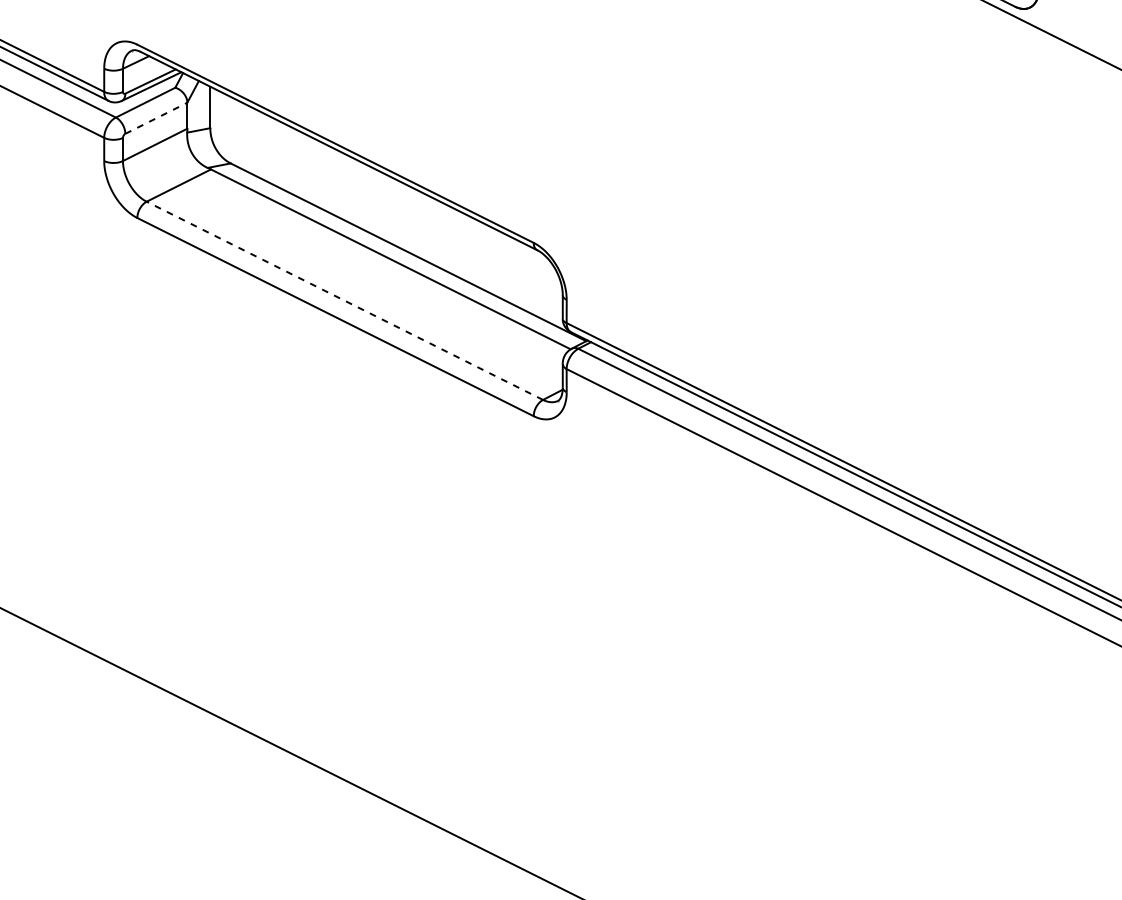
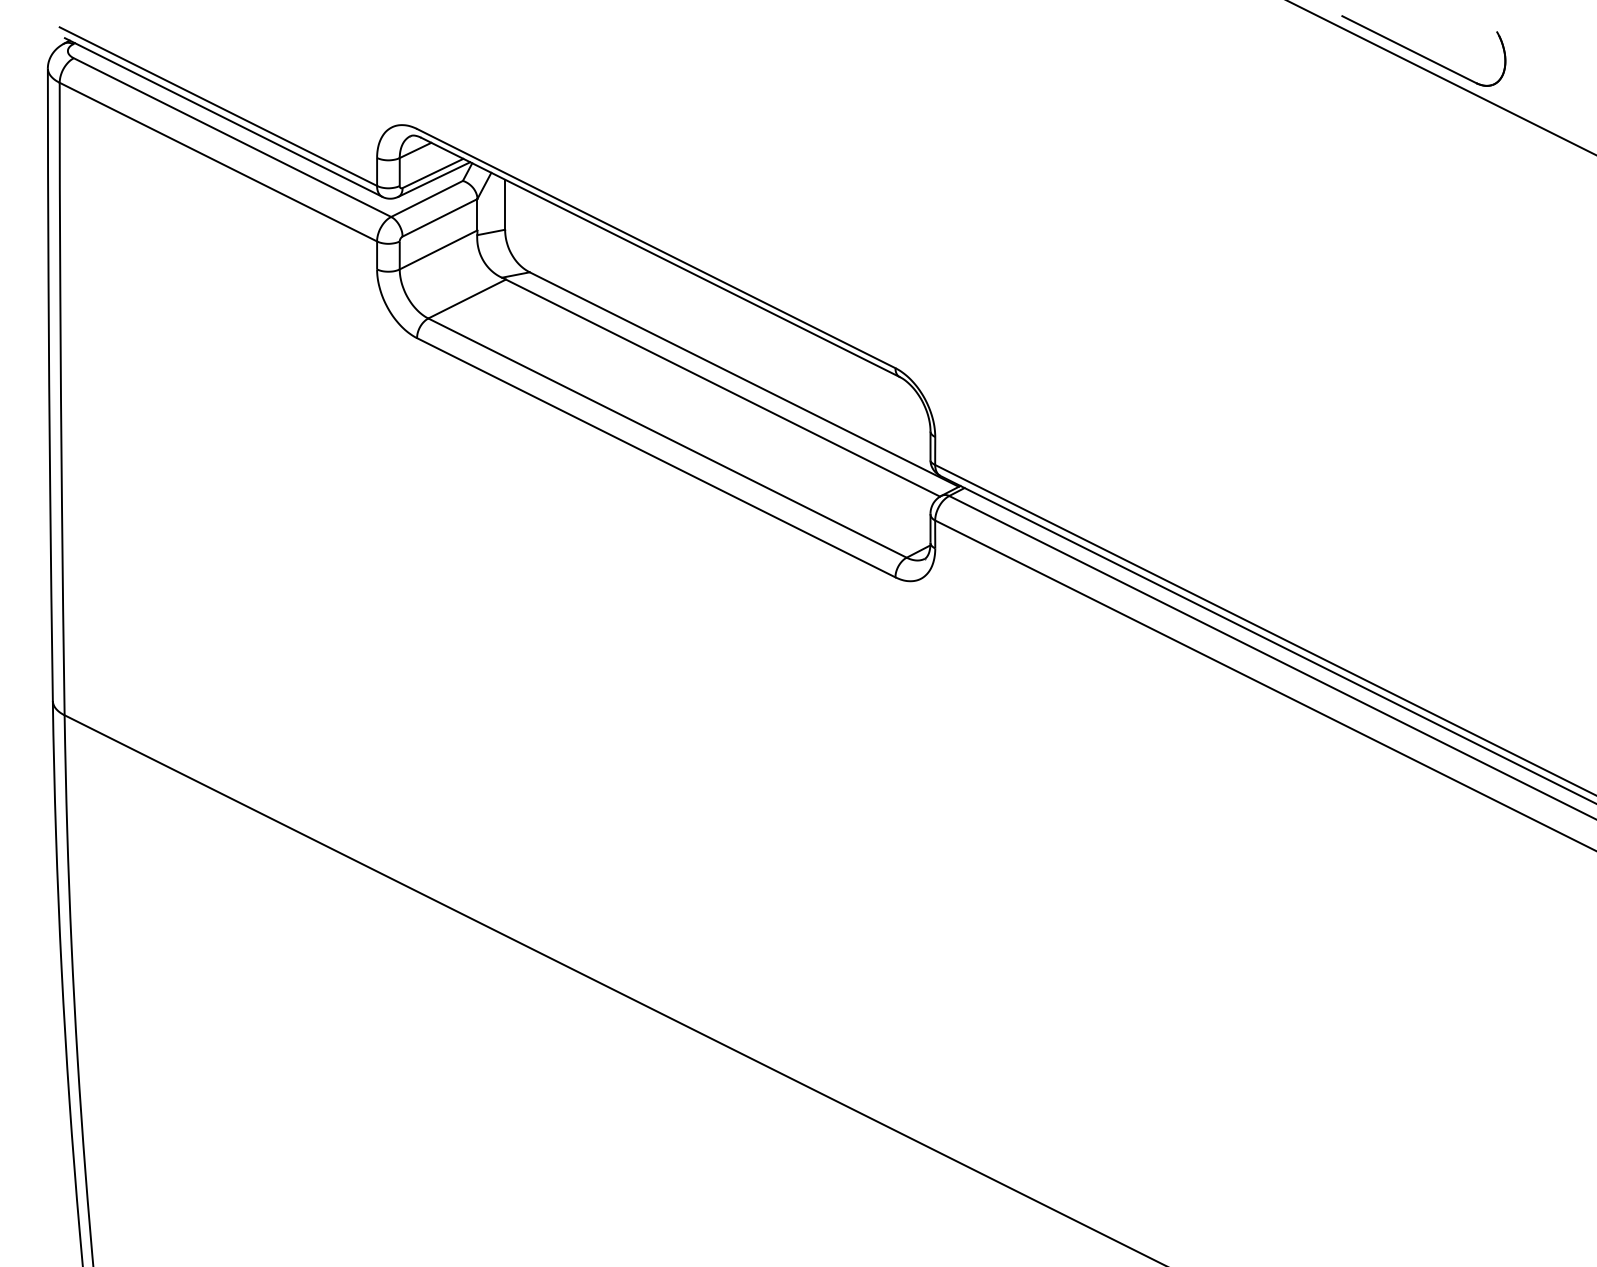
line: (156, 118) -> (440, 217), dashed -> solid
line: (344, 300) -> (667, 437), dashed -> solid

